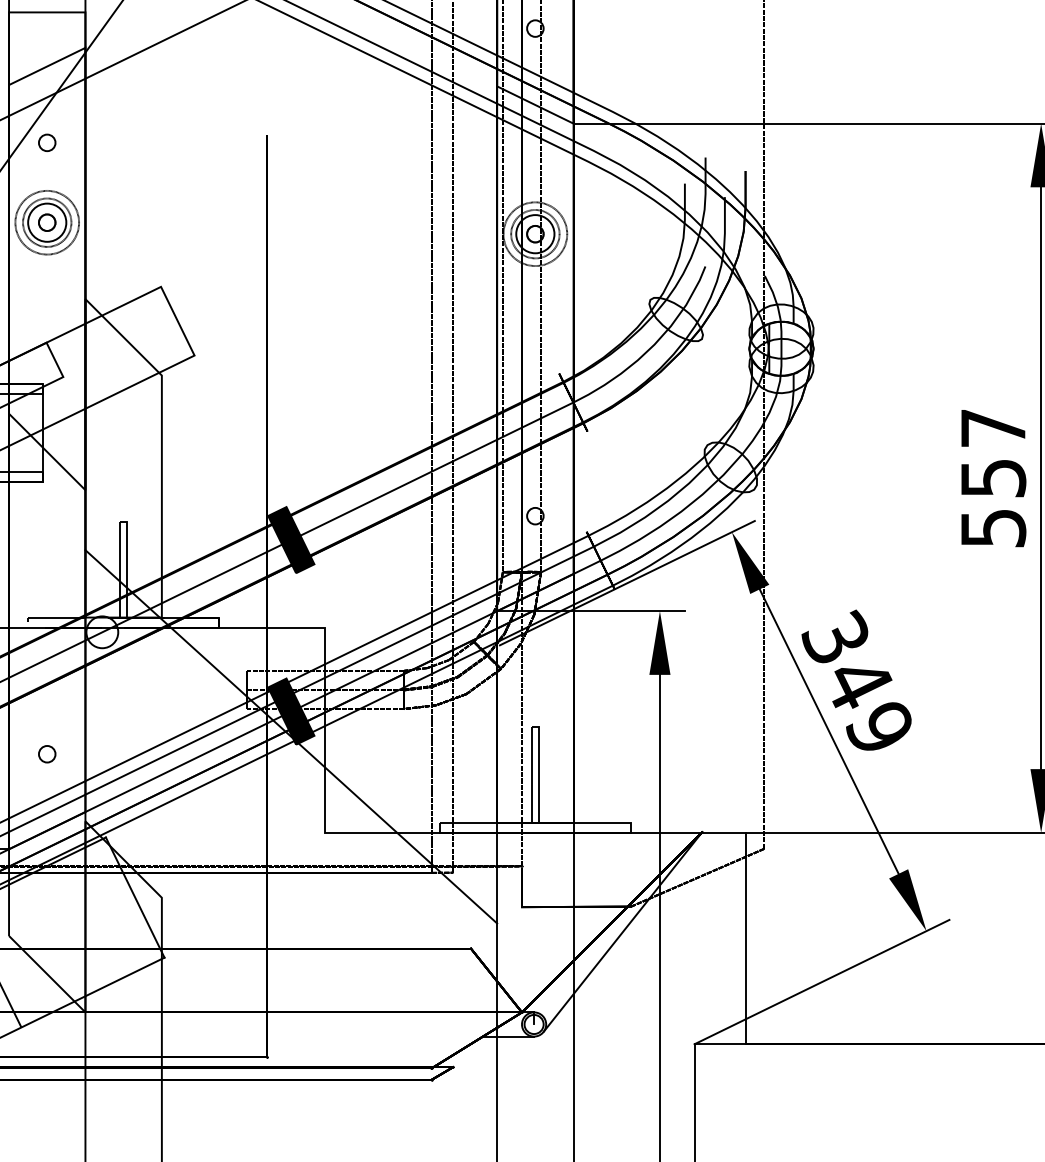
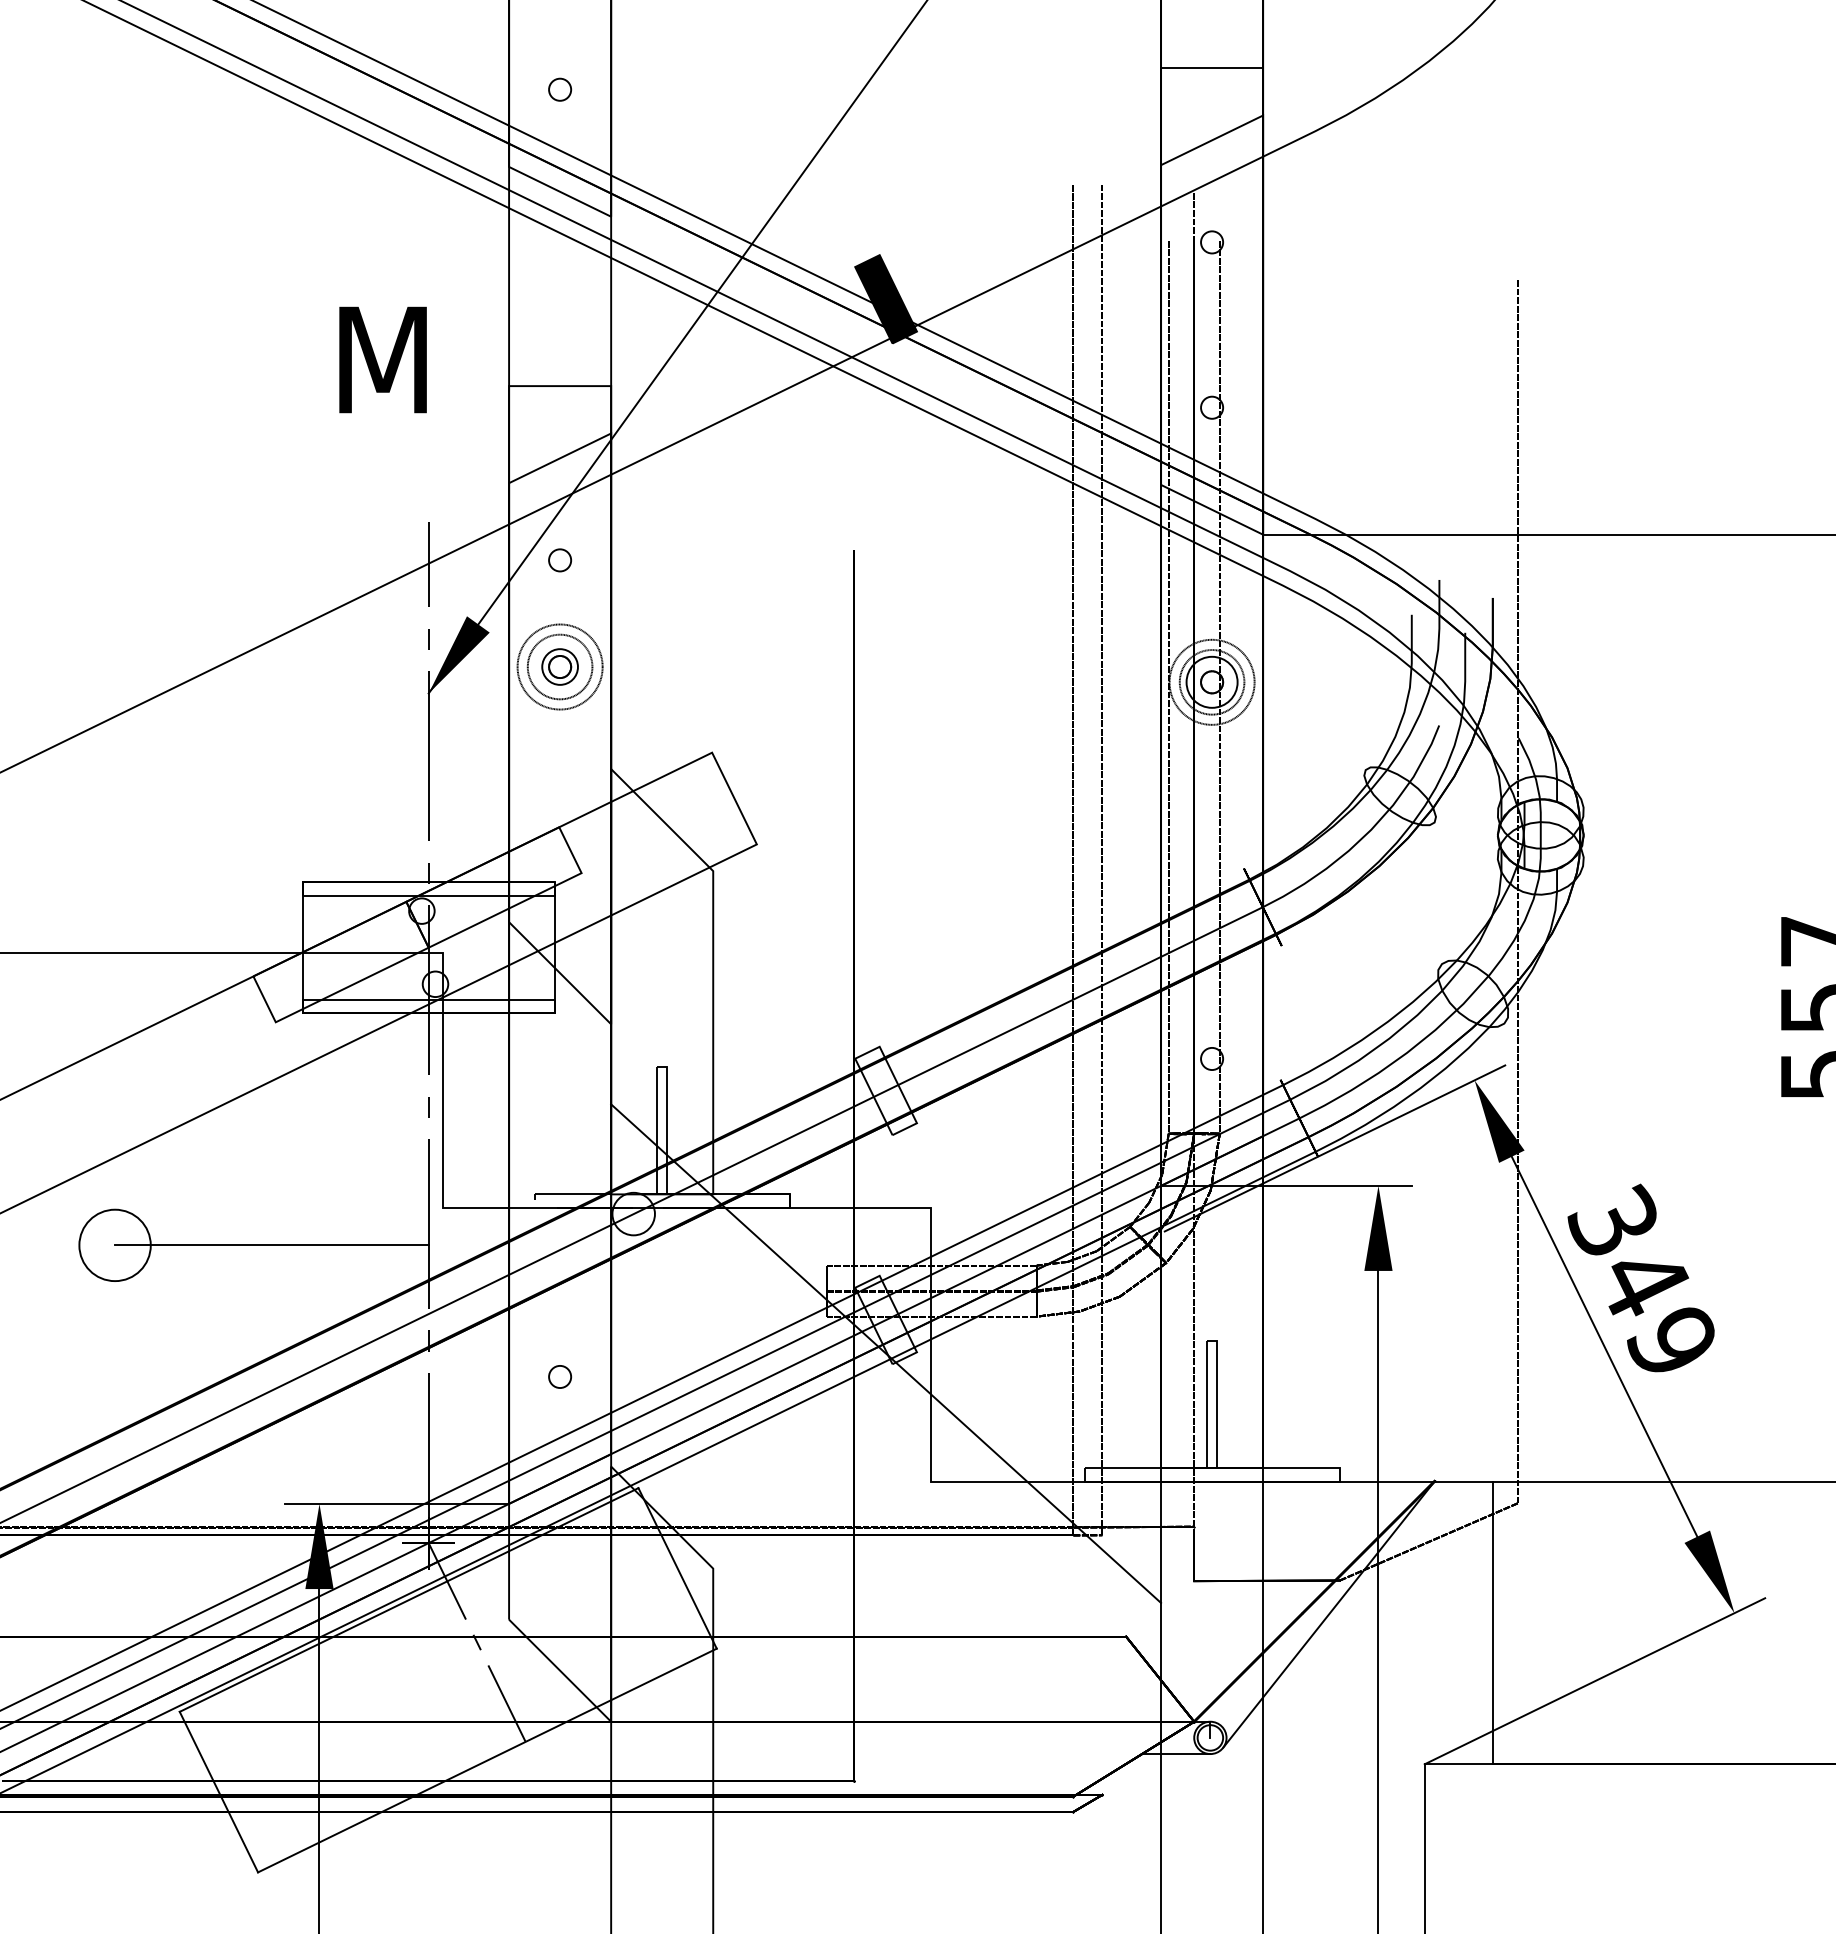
circle: (46, 222) -> (559, 666), size x0.7
fill: (290, 539) -> (885, 1090), removed
fill: (290, 711) -> (885, 1319), removed

